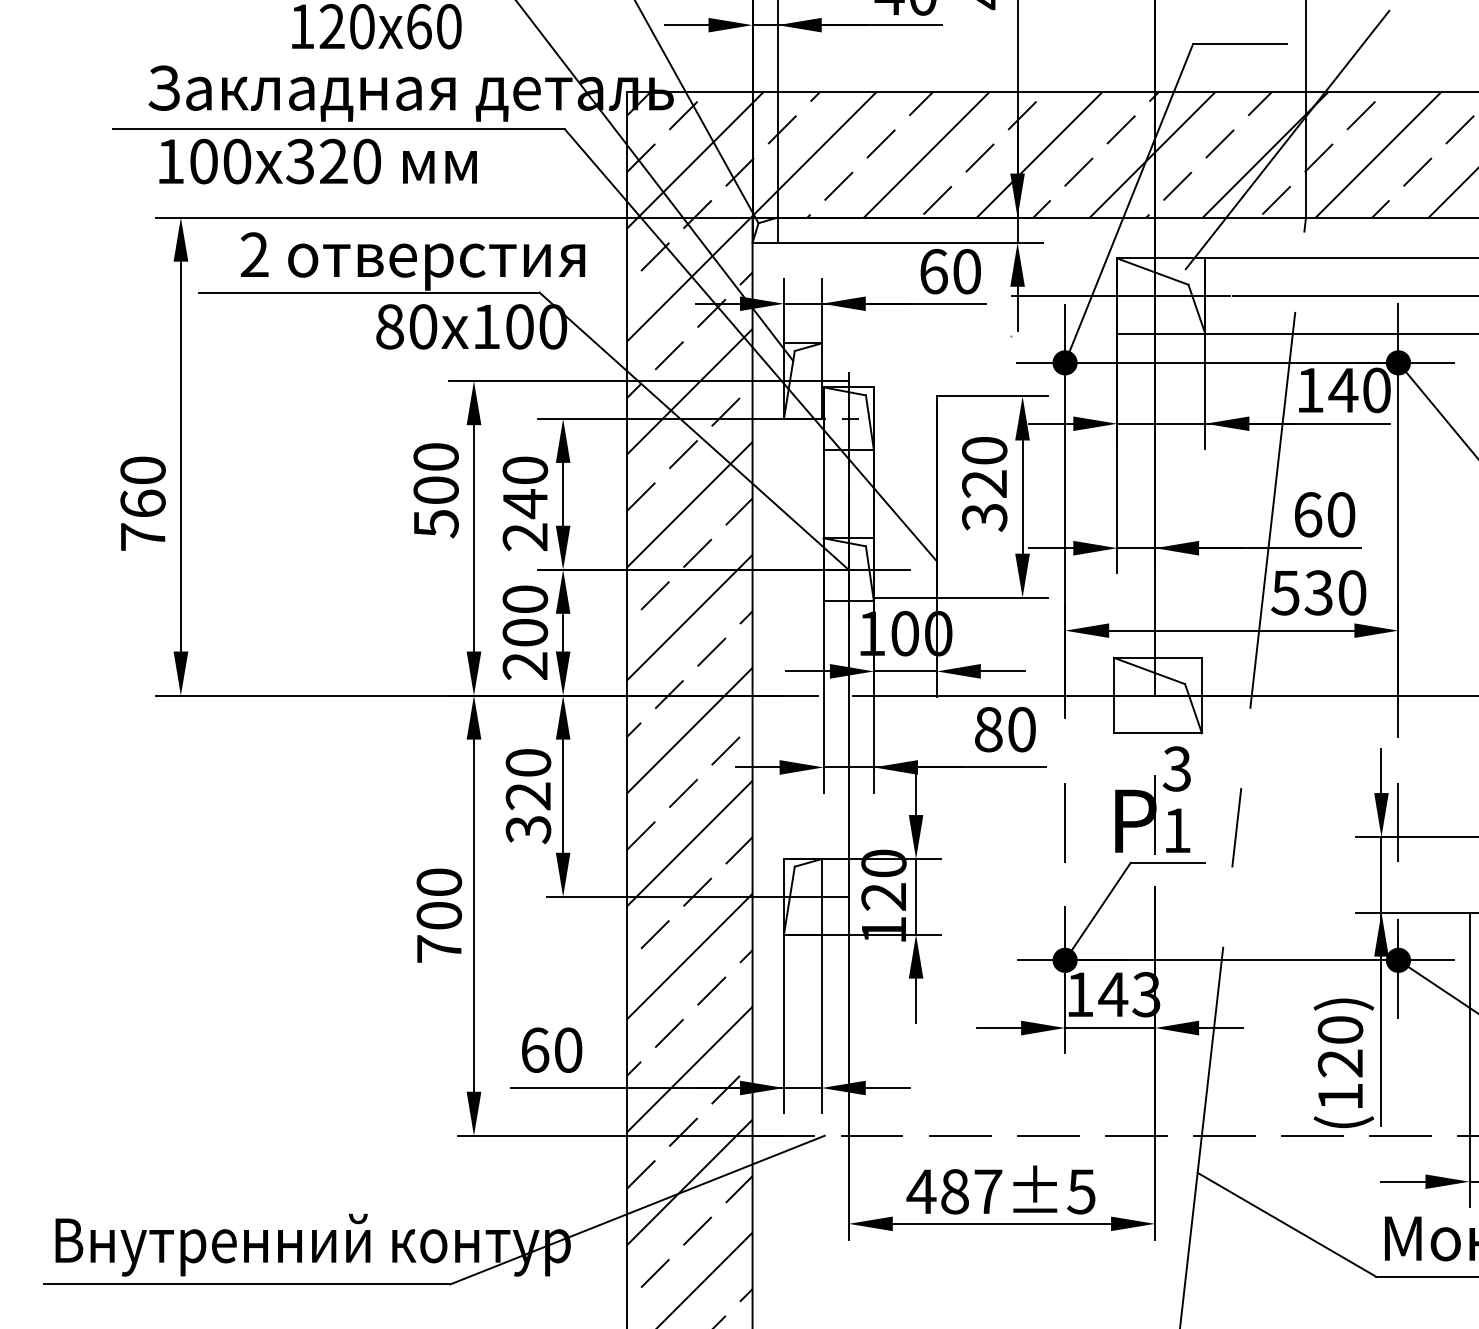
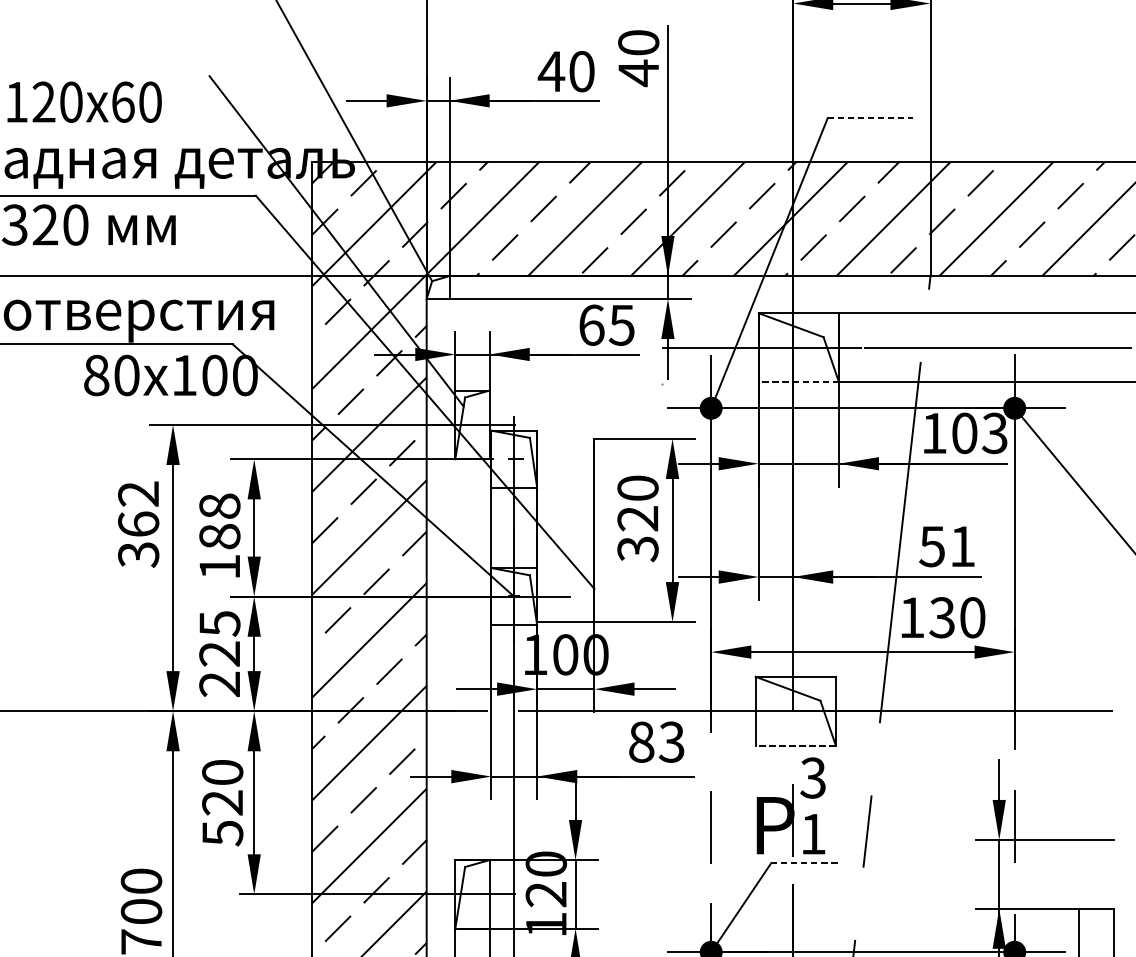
line: (1240, 44) -> (870, 118), solid -> dashed
line: (1287, 139) -> (913, 204), removed
text: (966, 271) -> (621, 325), 60 -> 65
line: (1160, 333) -> (798, 381), solid -> dashed
text: (1359, 390) -> (979, 433), 140 -> 103
text: (435, 490) -> (138, 524), 500 -> 362
text: (525, 503) -> (219, 536), 240 -> 188
text: (1324, 514) -> (947, 546), 60 -> 51
text: (1285, 593) -> (911, 618), 530 -> 130
text: (525, 615) -> (219, 638), 200 -> 225
text: (1021, 729) -> (671, 742), 80 -> 83
line: (1157, 733) -> (795, 745), solid -> dashed
text: (527, 830) -> (221, 834), 320 -> 520
line: (1167, 862) -> (804, 863), solid -> dashed

